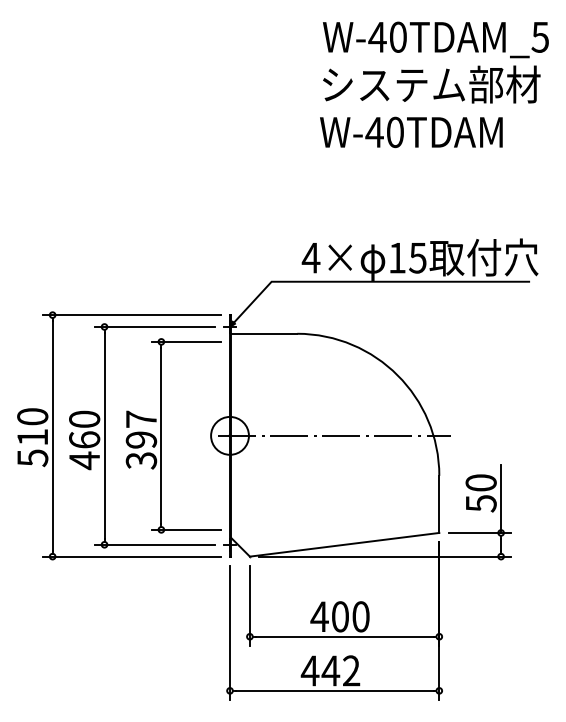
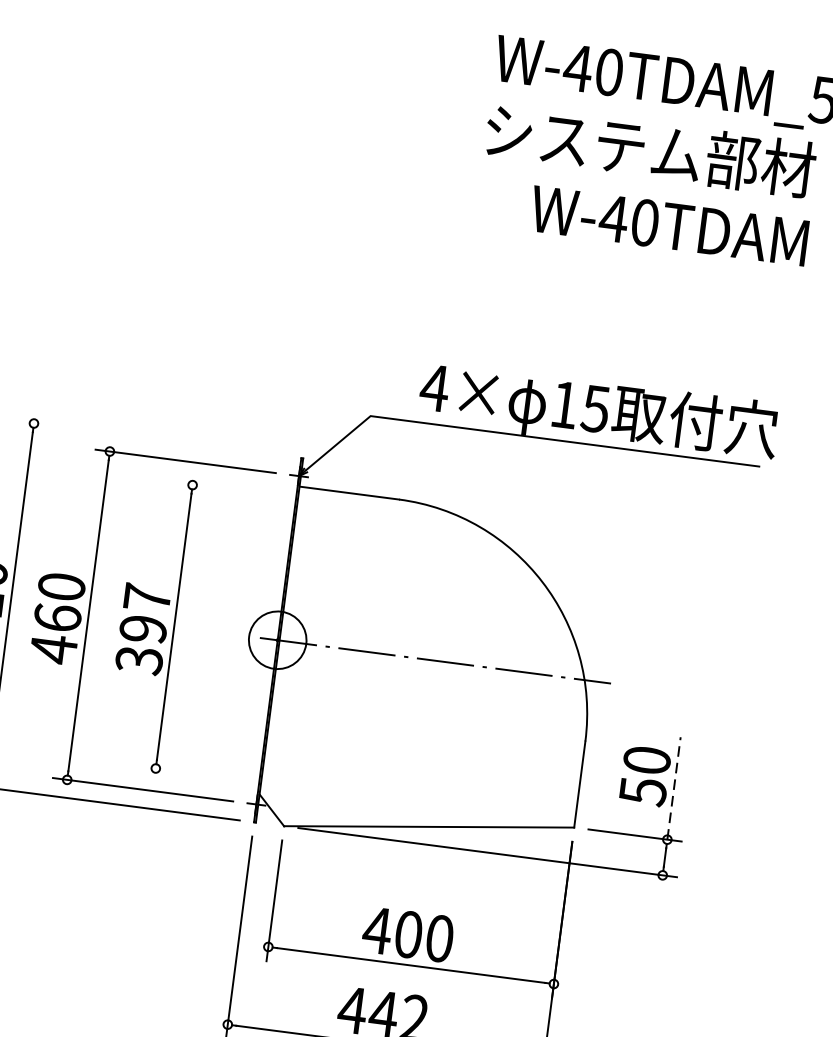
text: (411, 132) -> (669, 226), moved
line: (131, 315) -> (152, 439), removed
line: (185, 341) -> (229, 489), removed
line: (501, 498) -> (674, 787), solid -> dashed
line: (185, 529) -> (192, 772), removed

